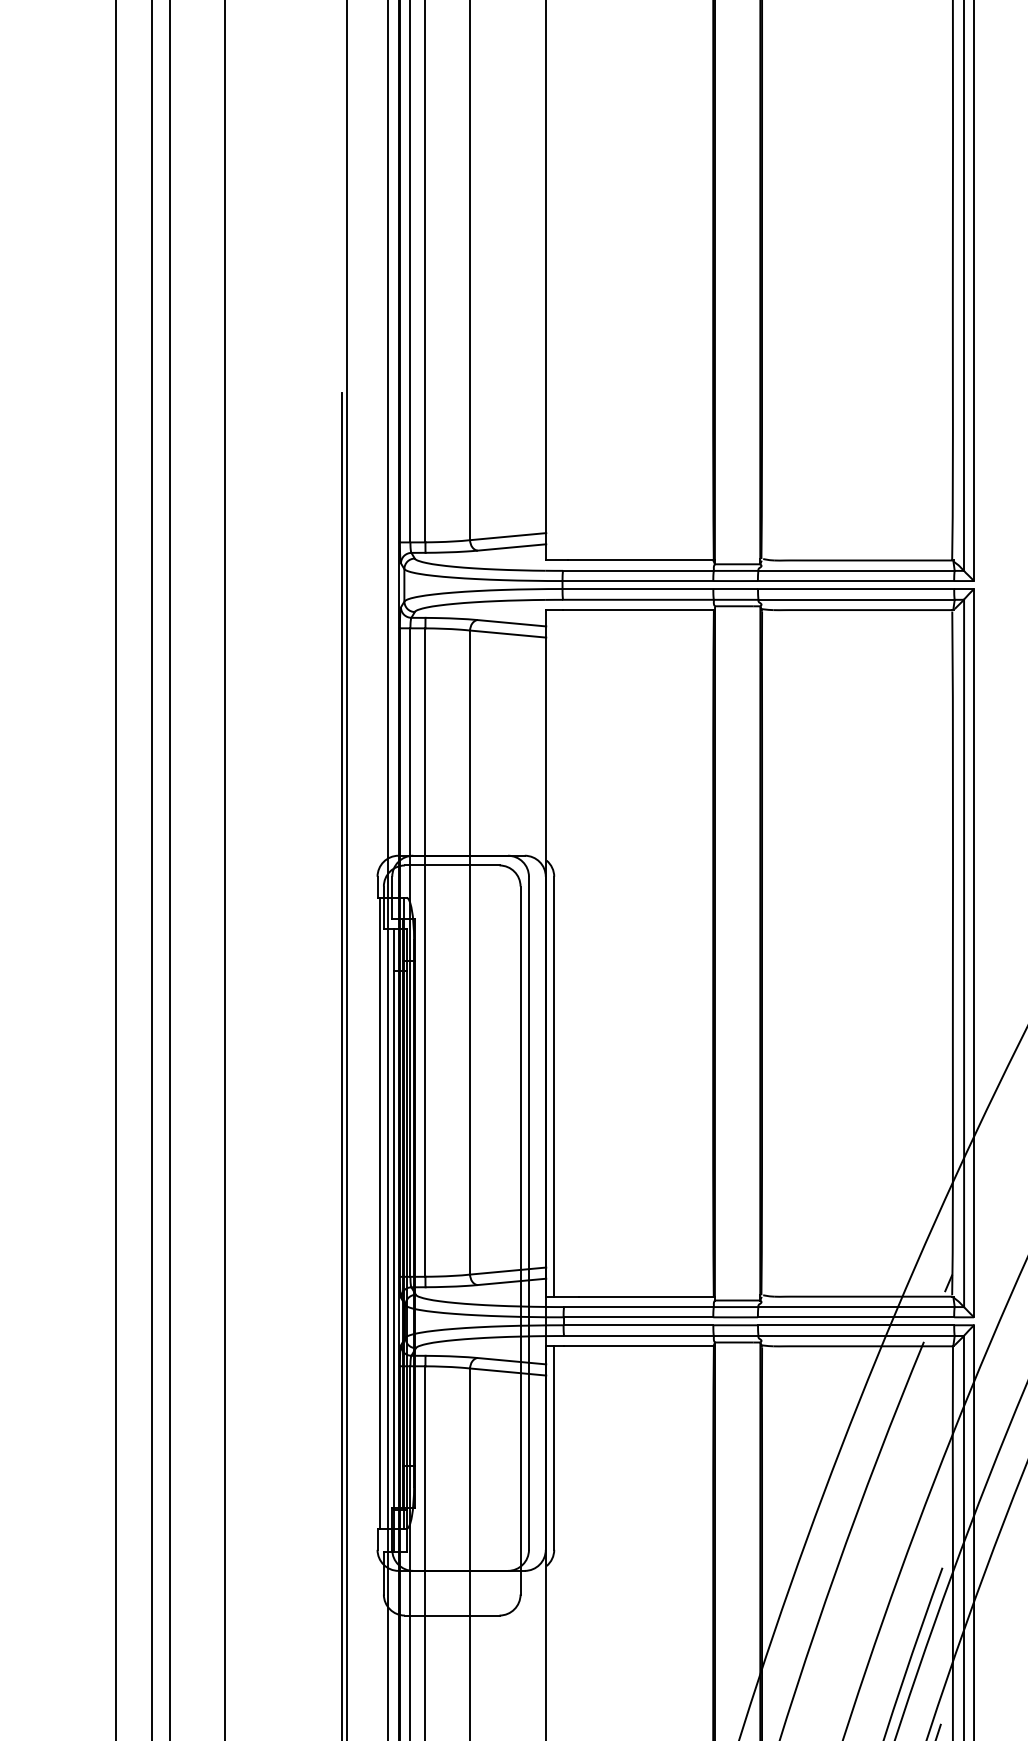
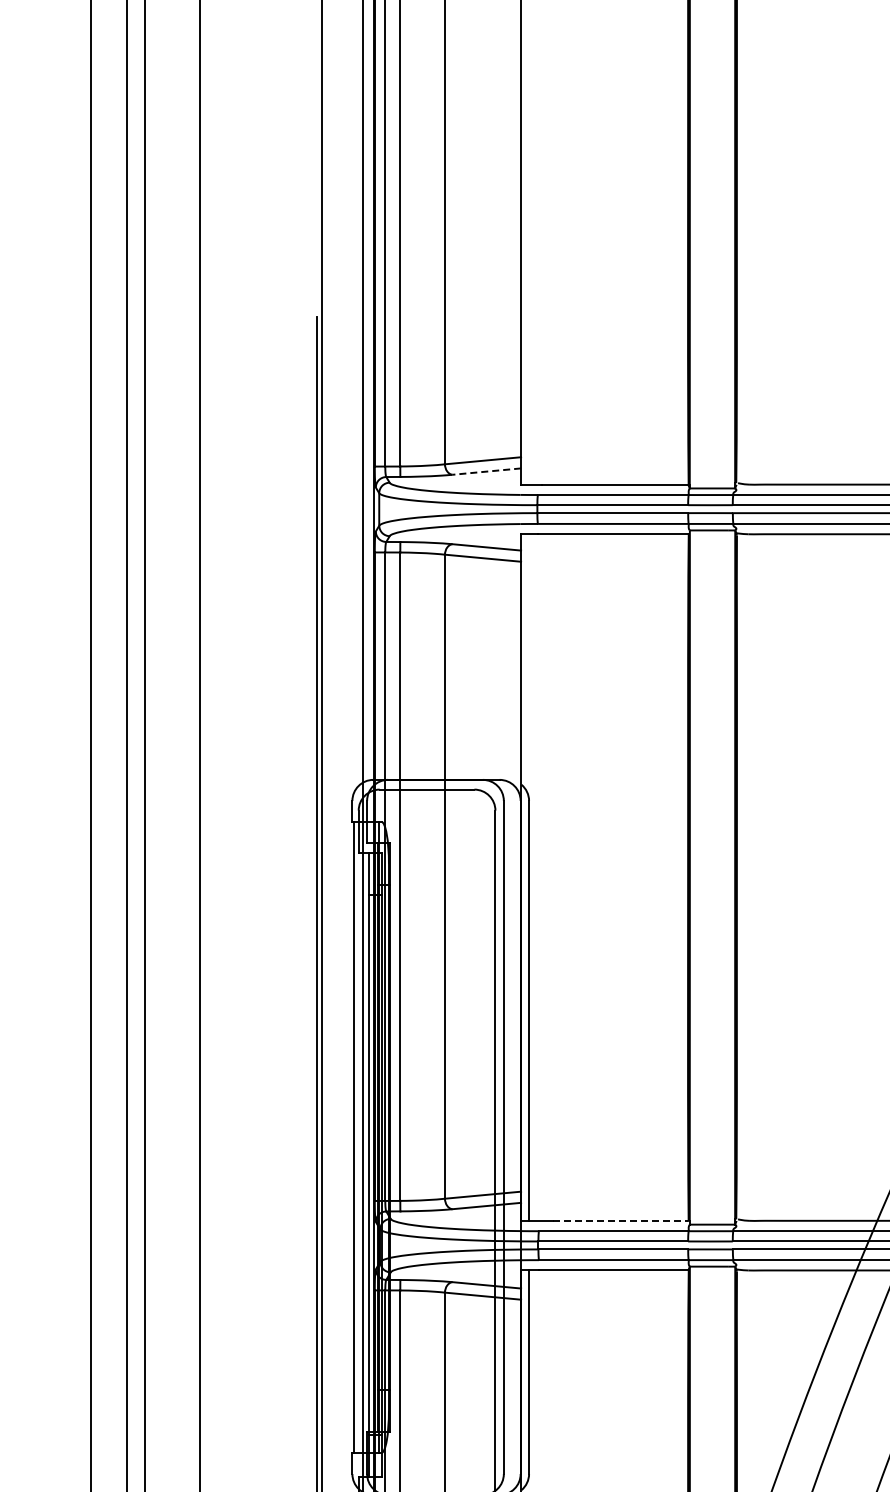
line: (511, 547) -> (486, 471), solid -> dashed
line: (646, 1296) -> (621, 1220), solid -> dashed

